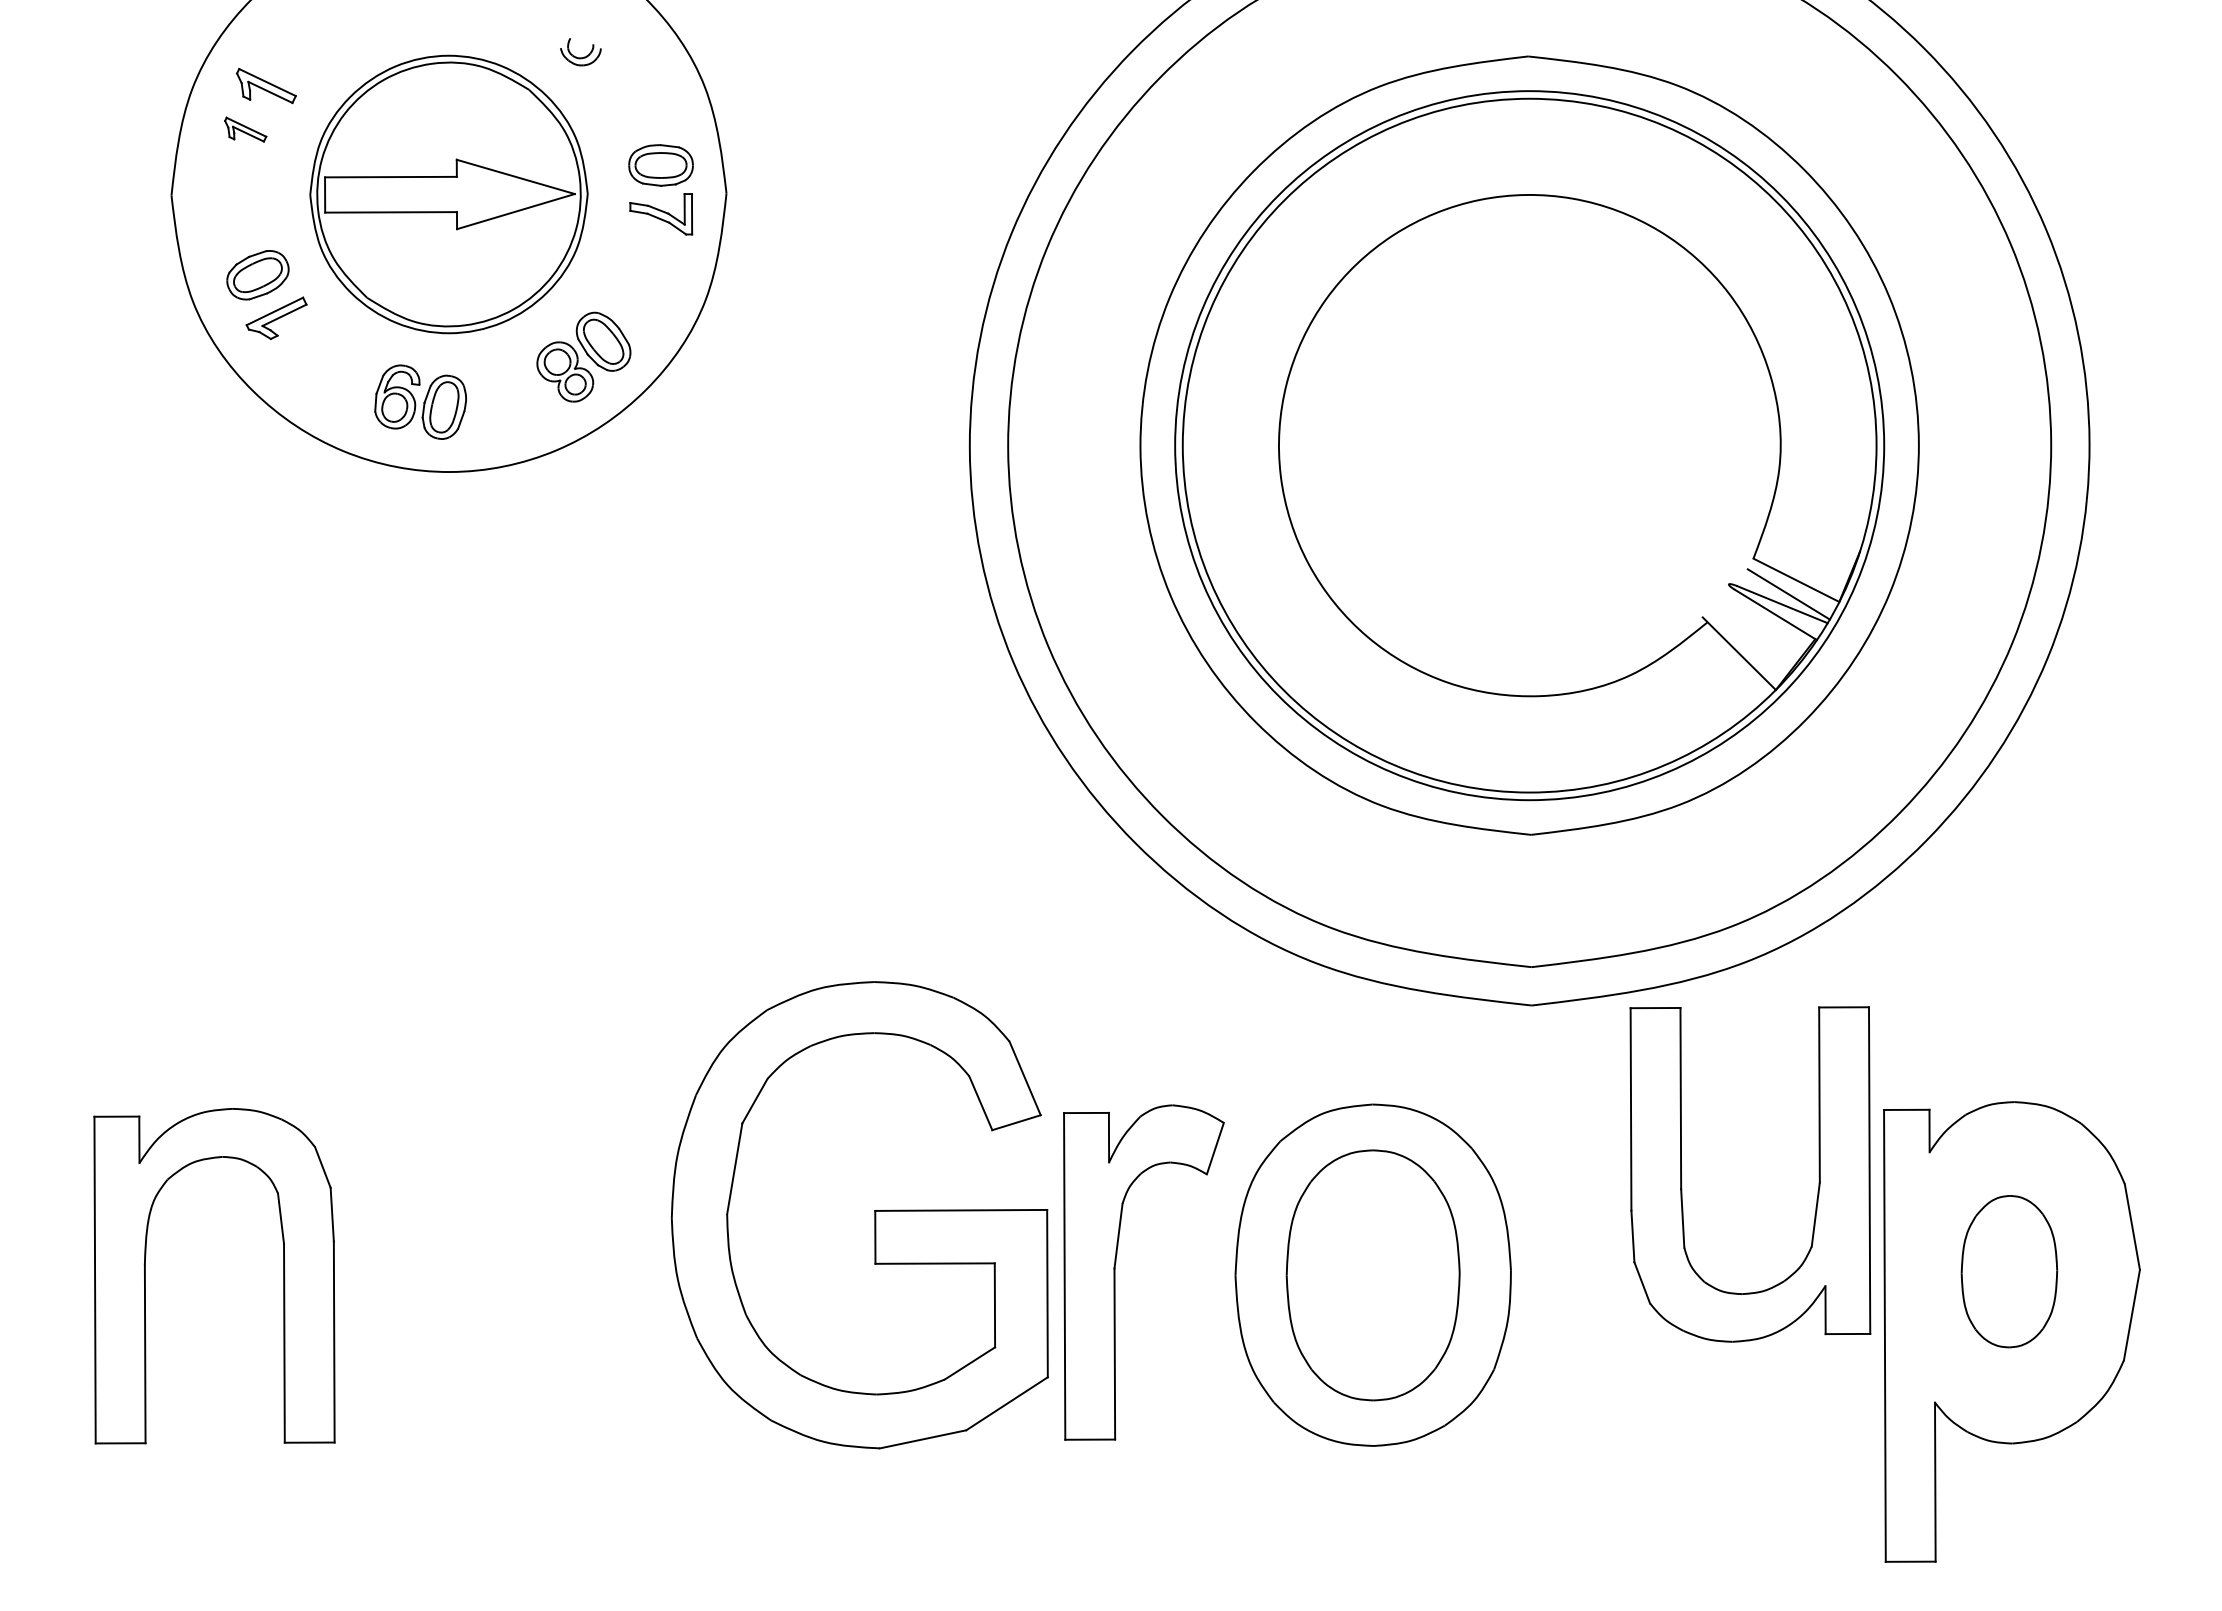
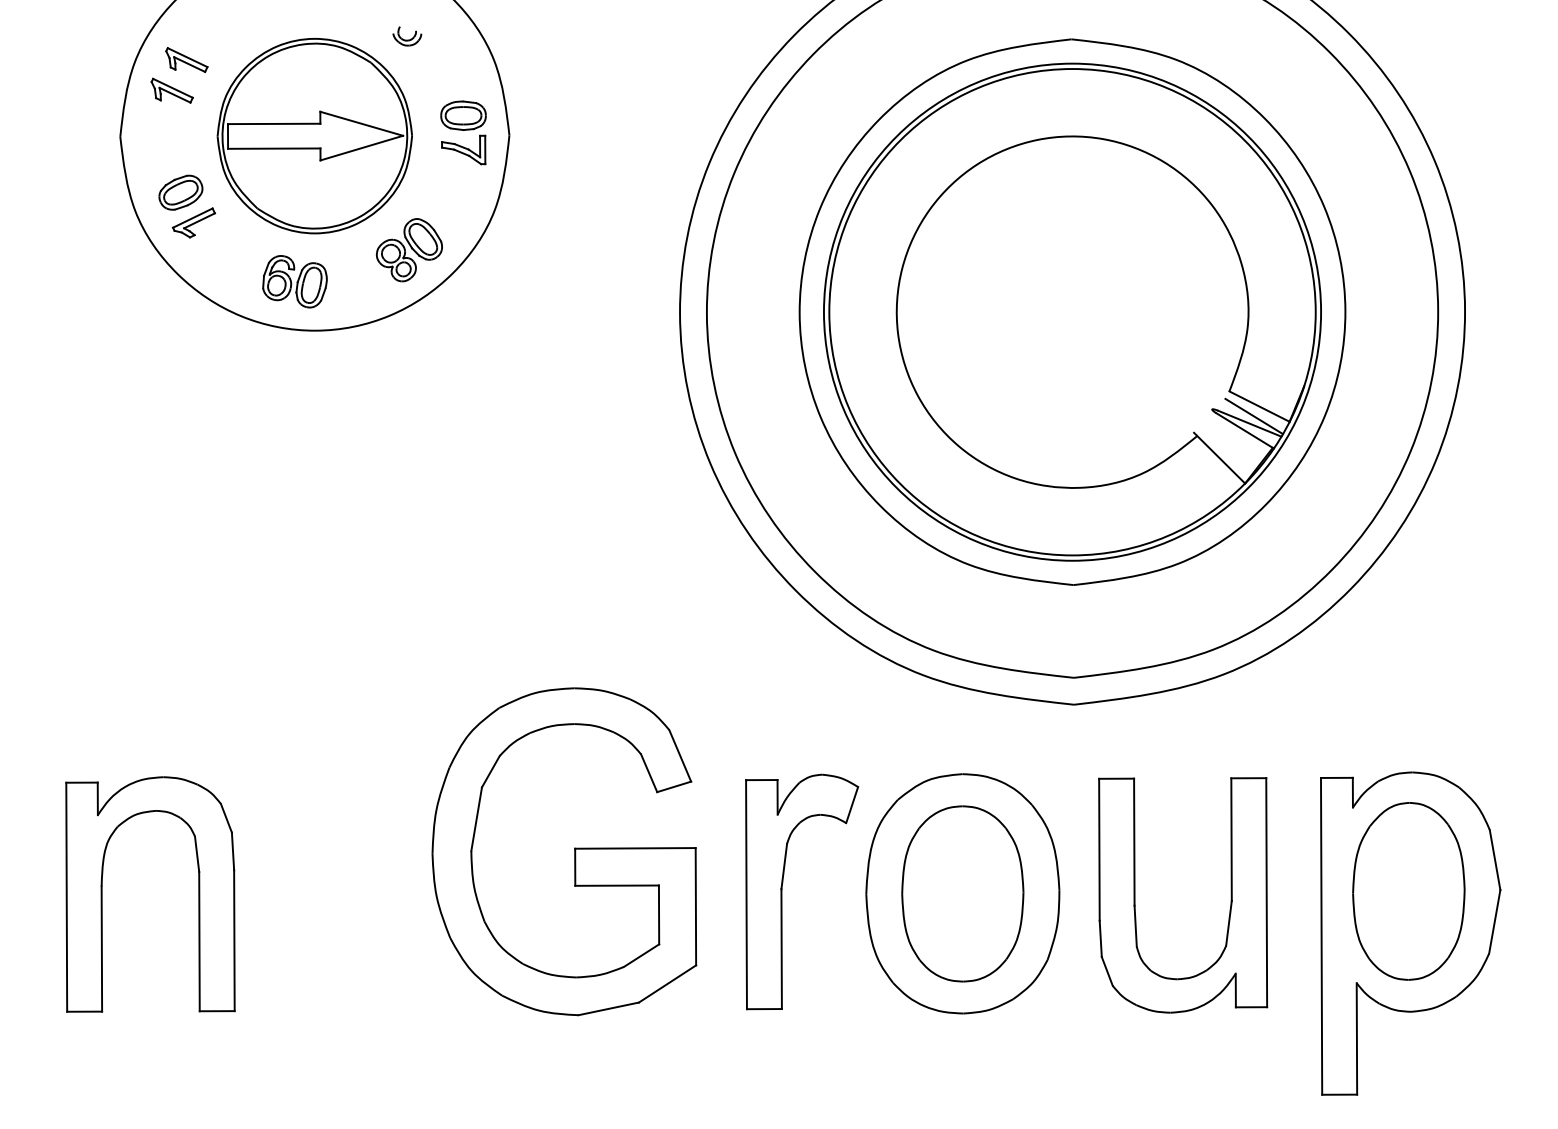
part: (245, 129) -> (172, 90), size x1.43
part: (1818, 1174) -> (1230, 895), moved
part: (874, 1215) -> (574, 851), moved
part: (2009, 1271) -> (1408, 891), size x1.67

